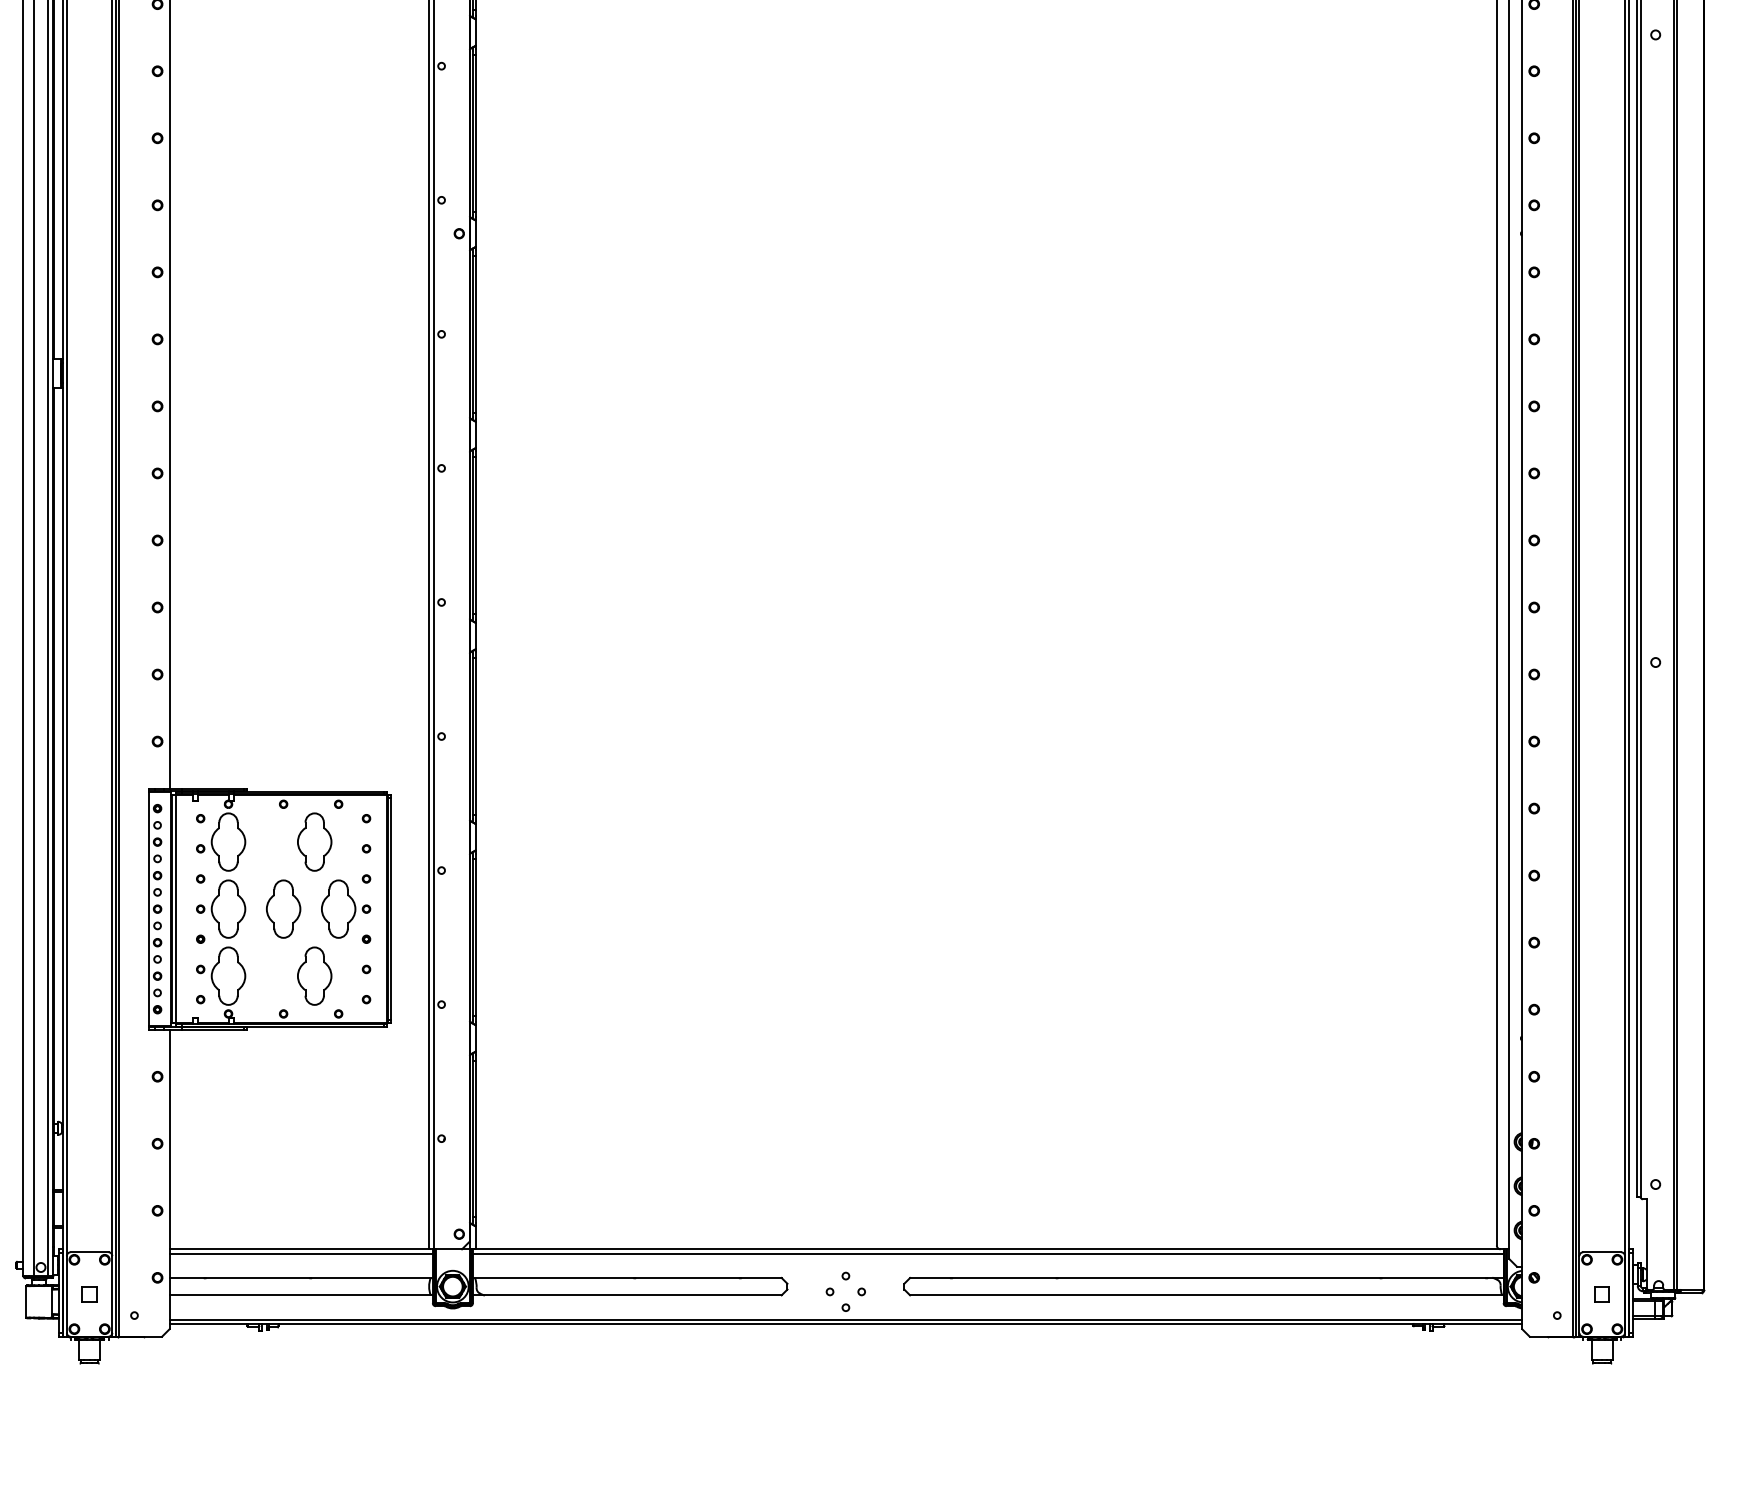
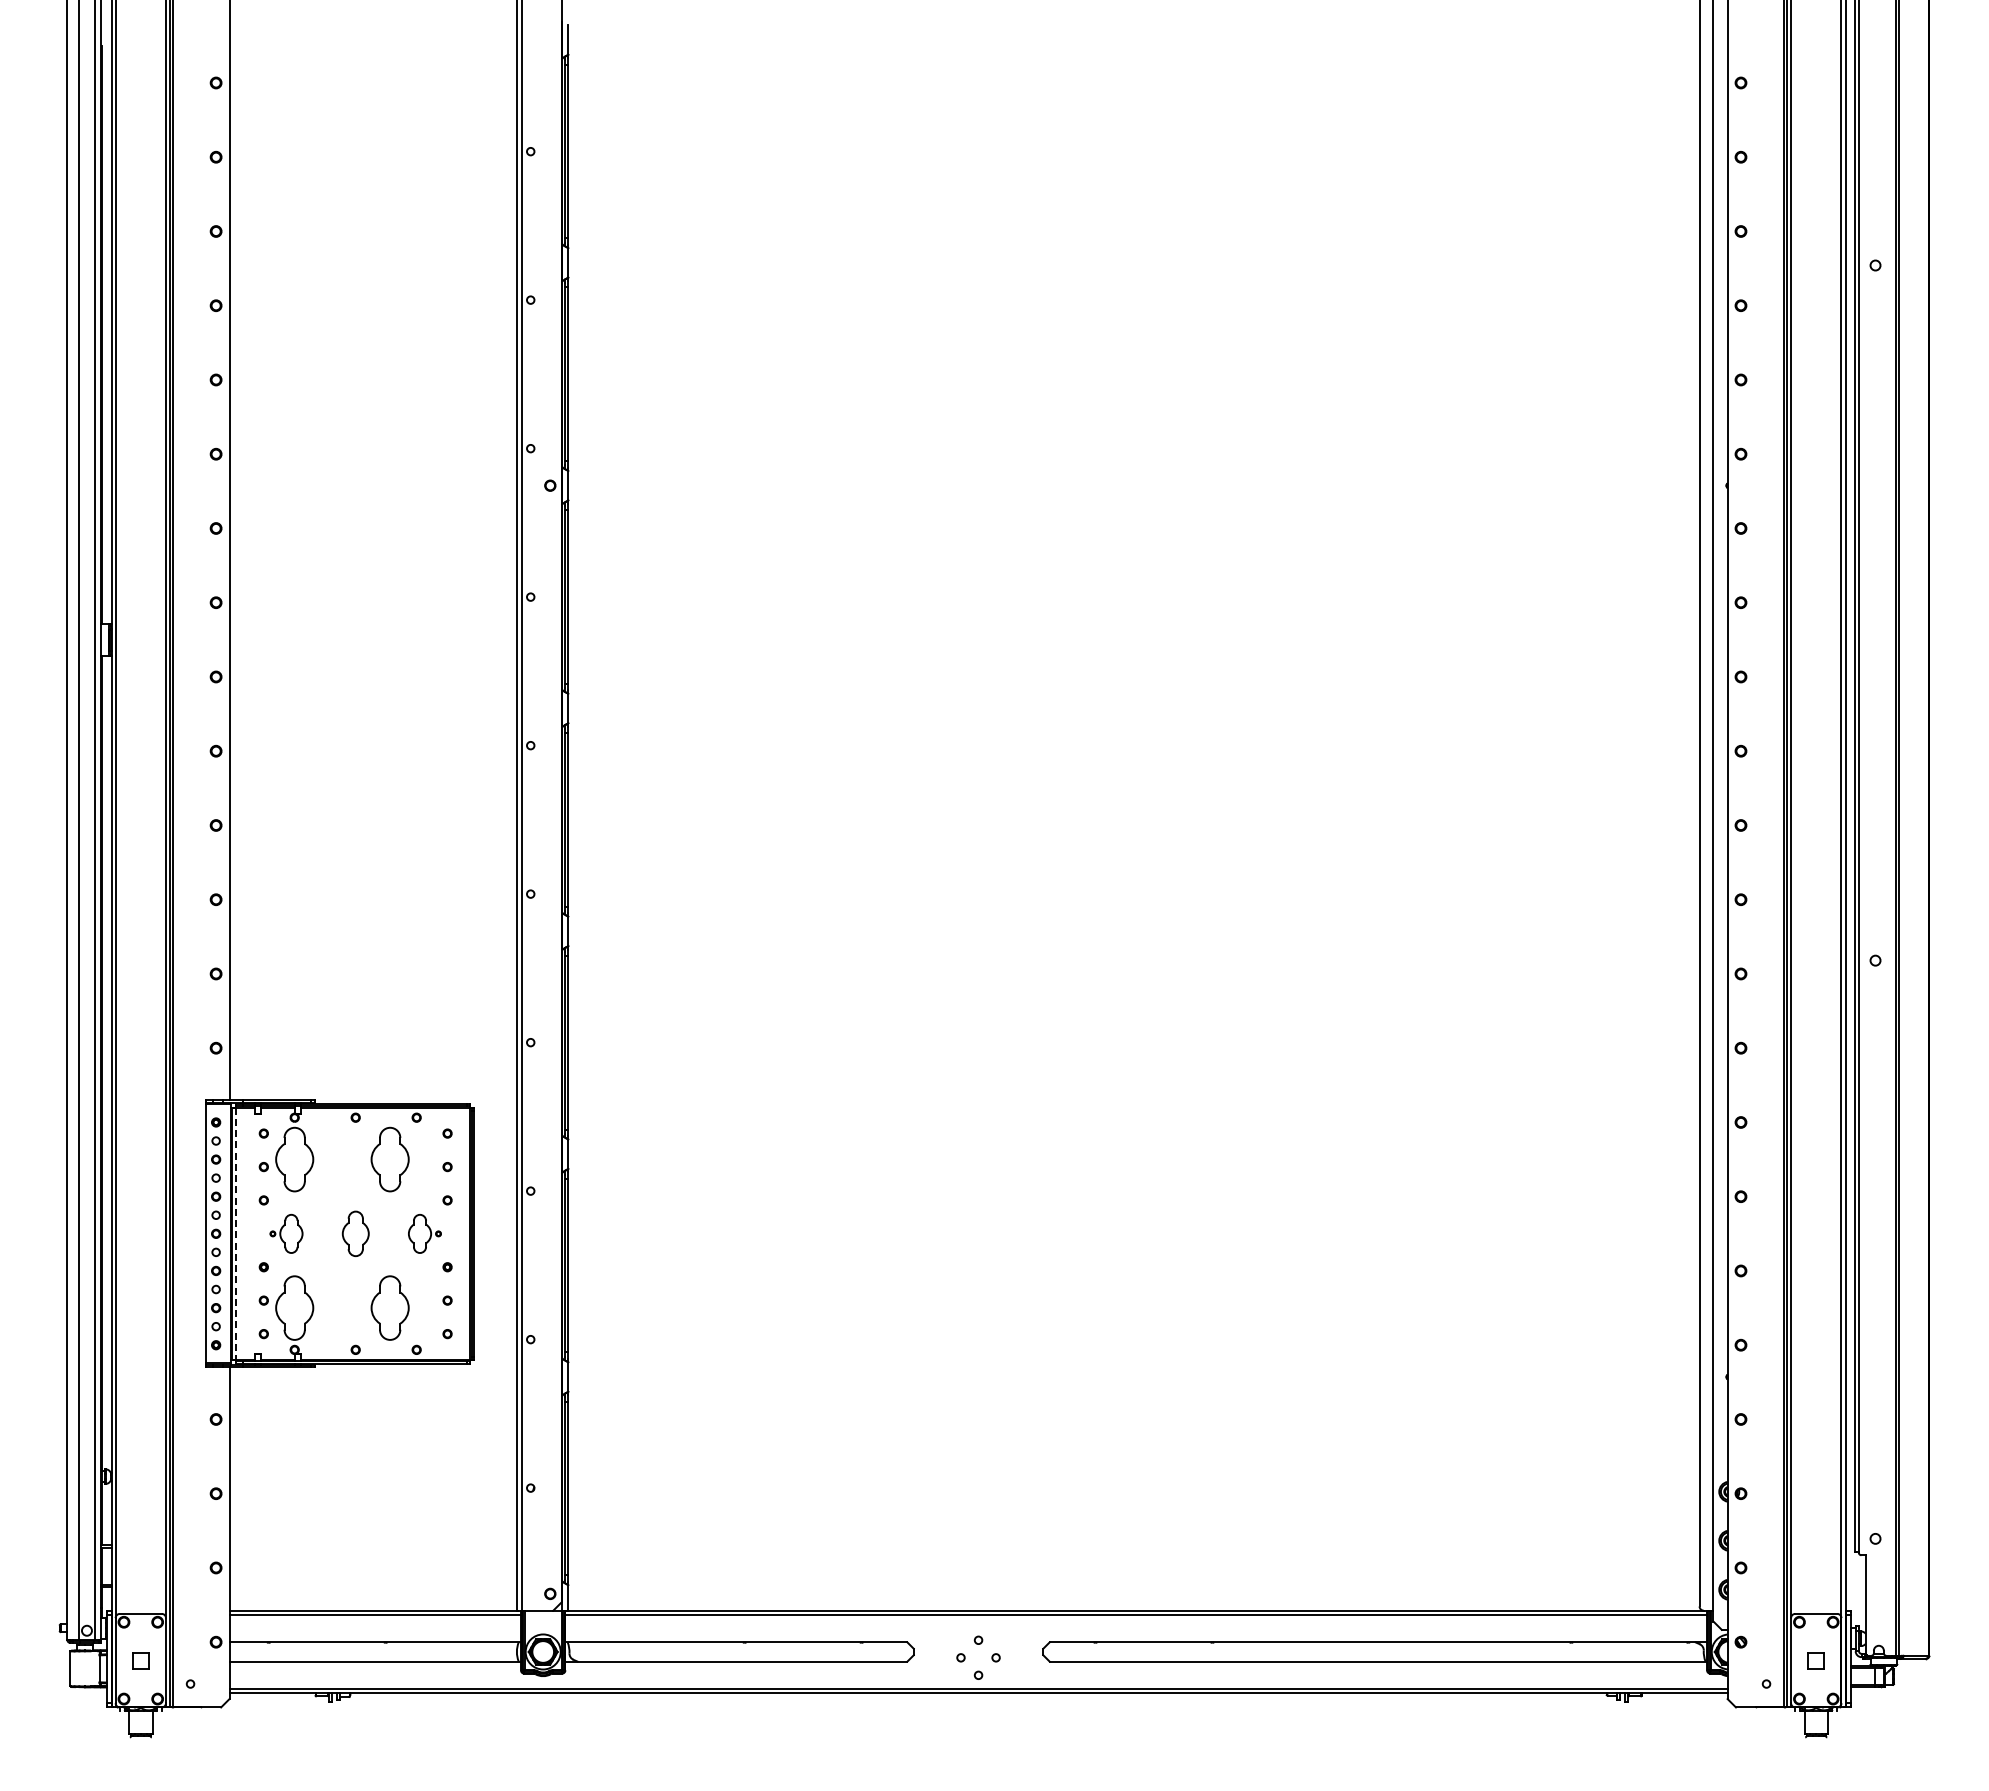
part: (221, 908) -> (286, 1233), size x0.6
part: (283, 908) -> (355, 1233), size x0.7
part: (345, 908) -> (424, 1233), size x0.6
line: (175, 909) -> (236, 1234), solid -> dashed

